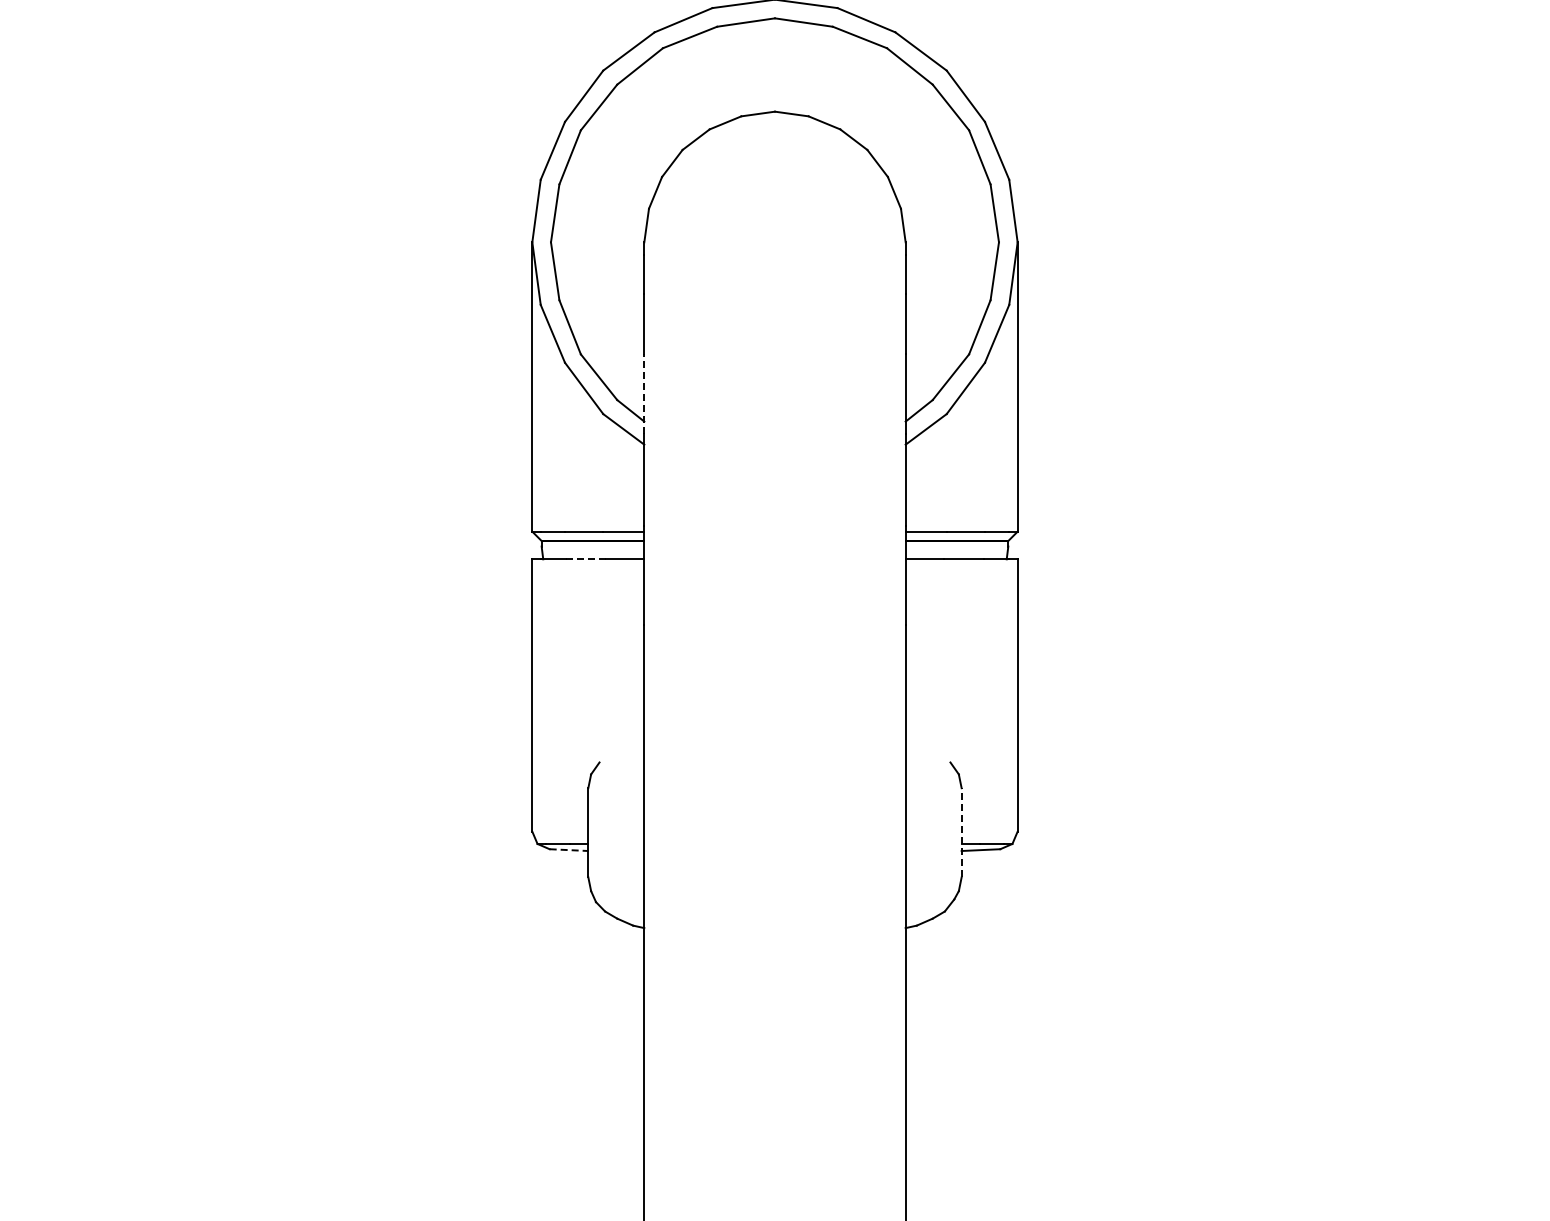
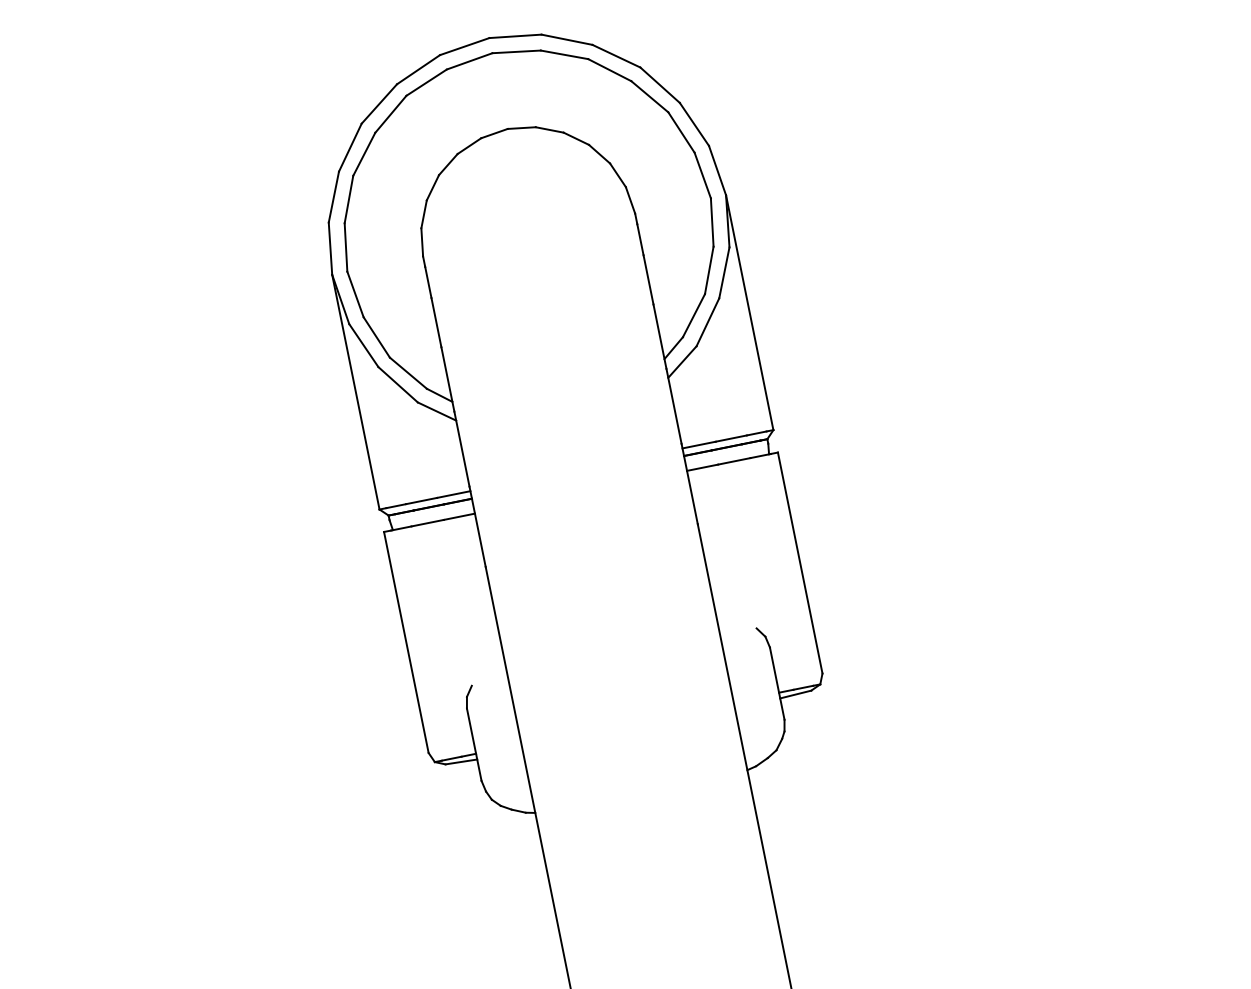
line: (644, 394) -> (448, 379), dashed -> solid
line: (586, 559) -> (428, 523), dashed -> solid
line: (961, 832) -> (777, 683), dashed -> solid
line: (569, 850) -> (461, 762), dashed -> solid

